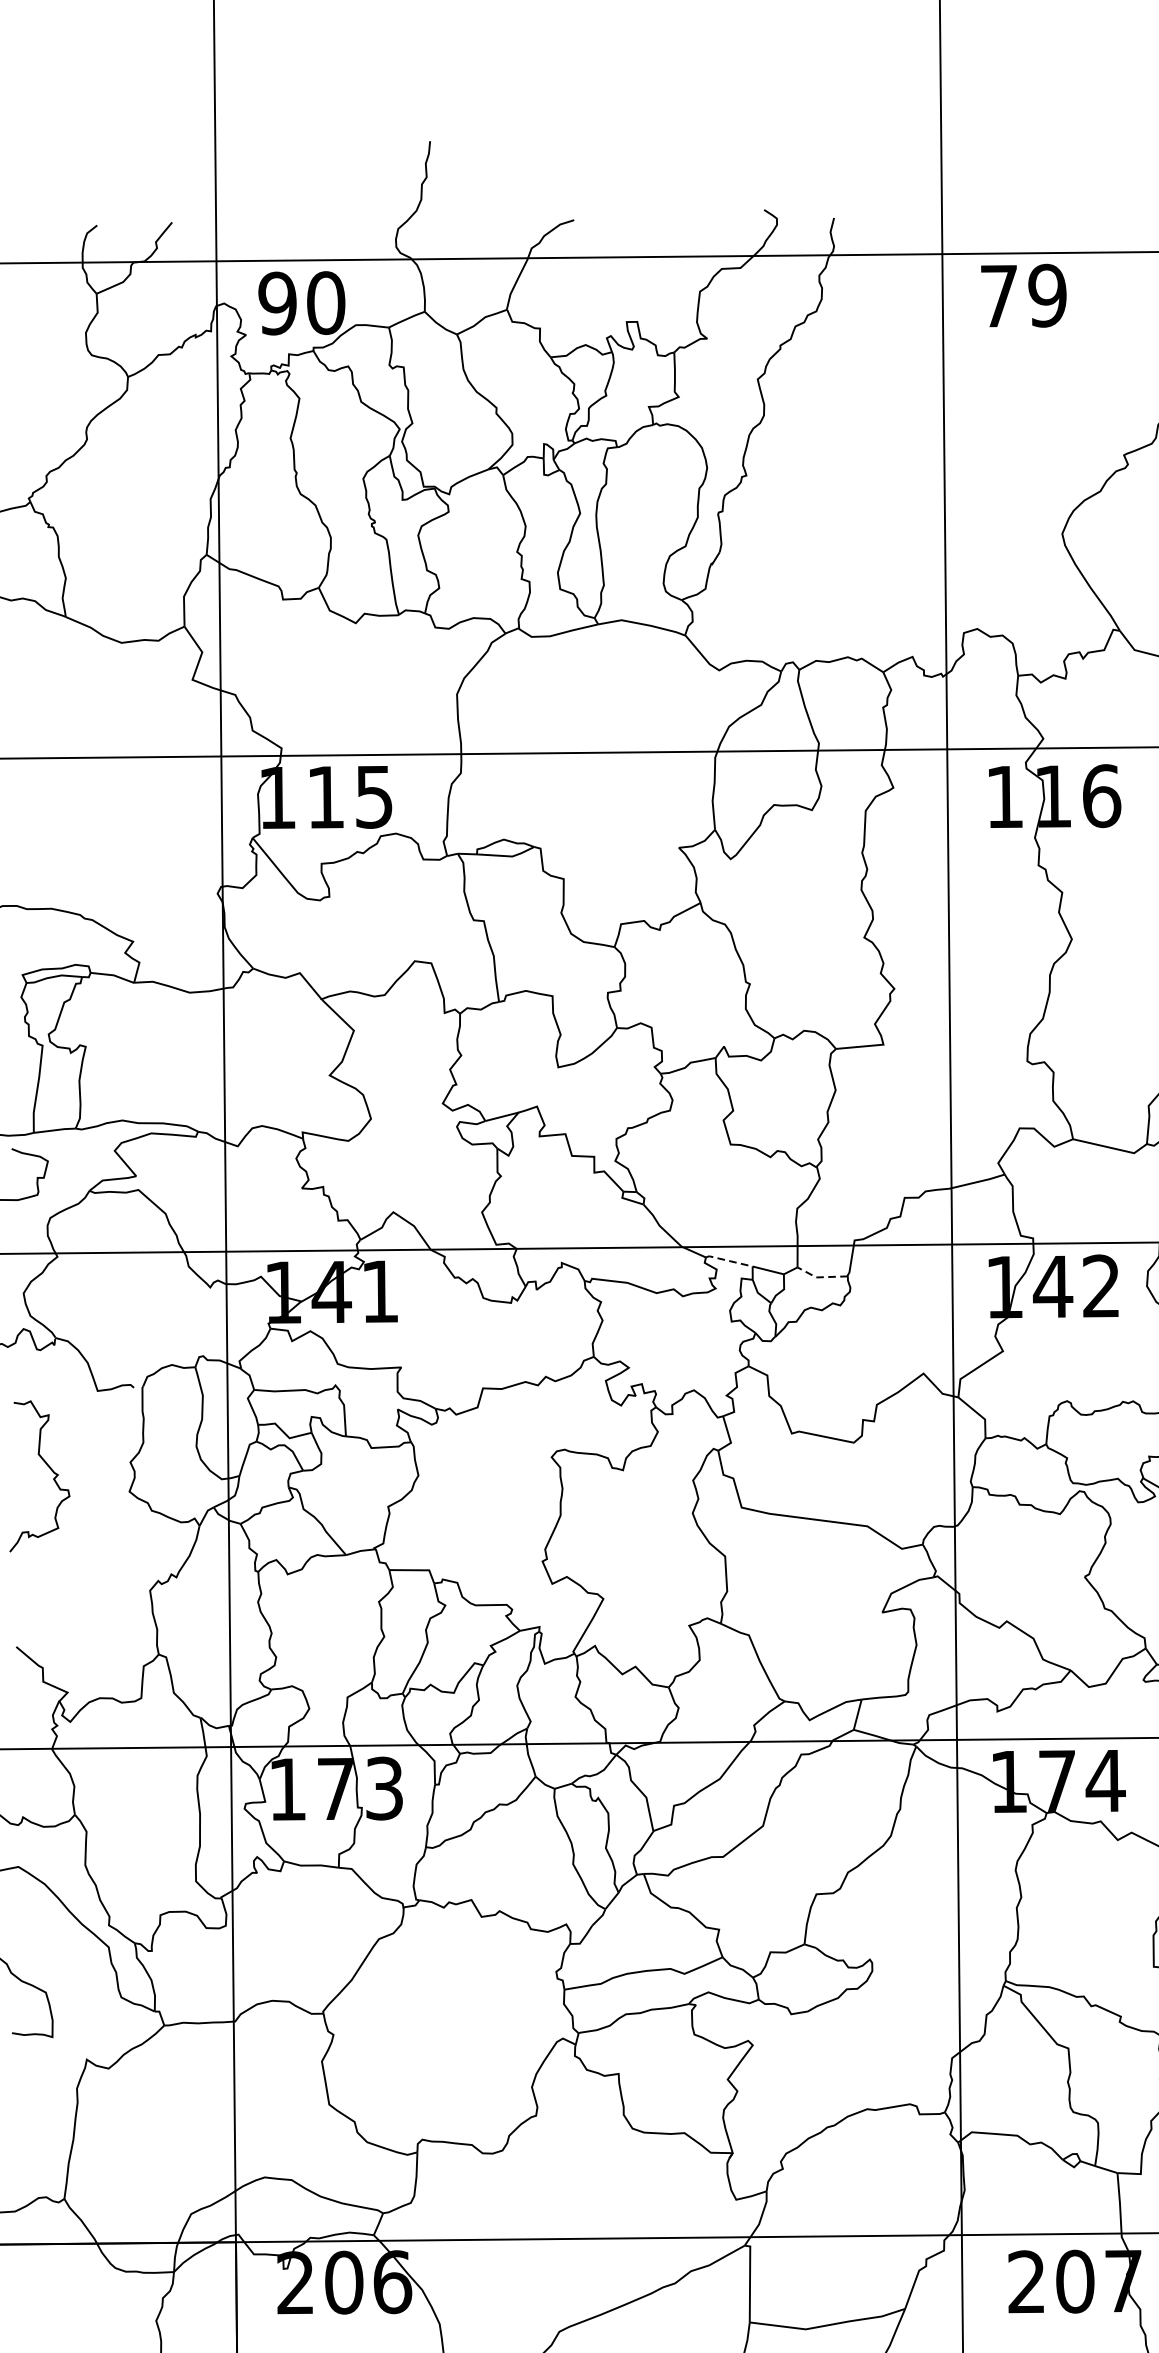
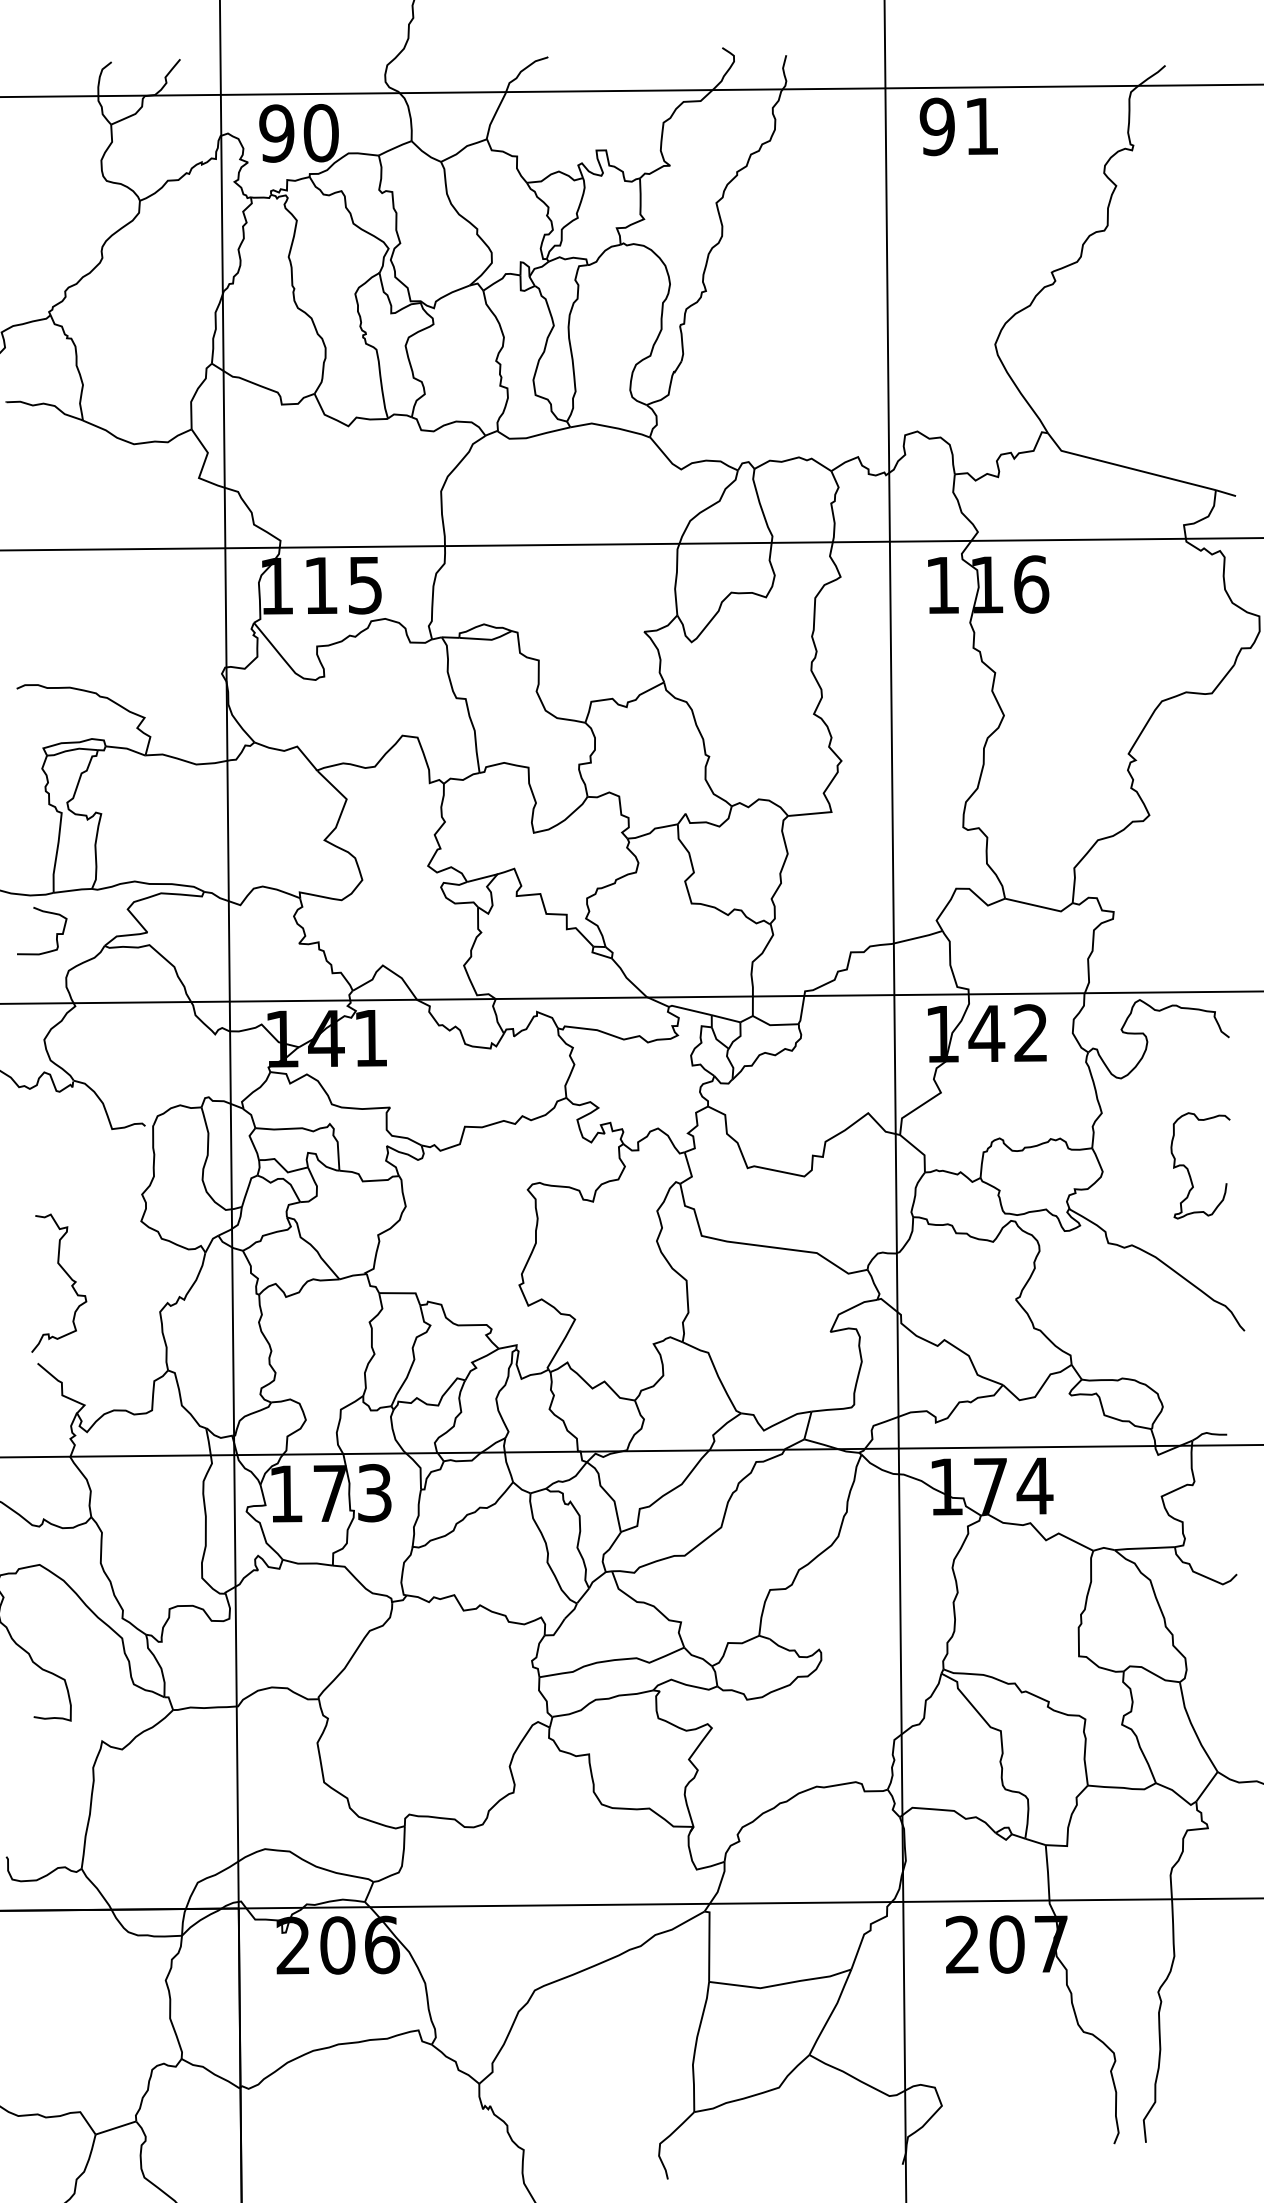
text: (1023, 295) -> (959, 126), 79 -> 91
line: (728, 1260) -> (689, 1009), dashed -> solid
line: (821, 1277) -> (774, 1025), dashed -> solid
curve: (47, 1466) -> (66, 1274), moved

